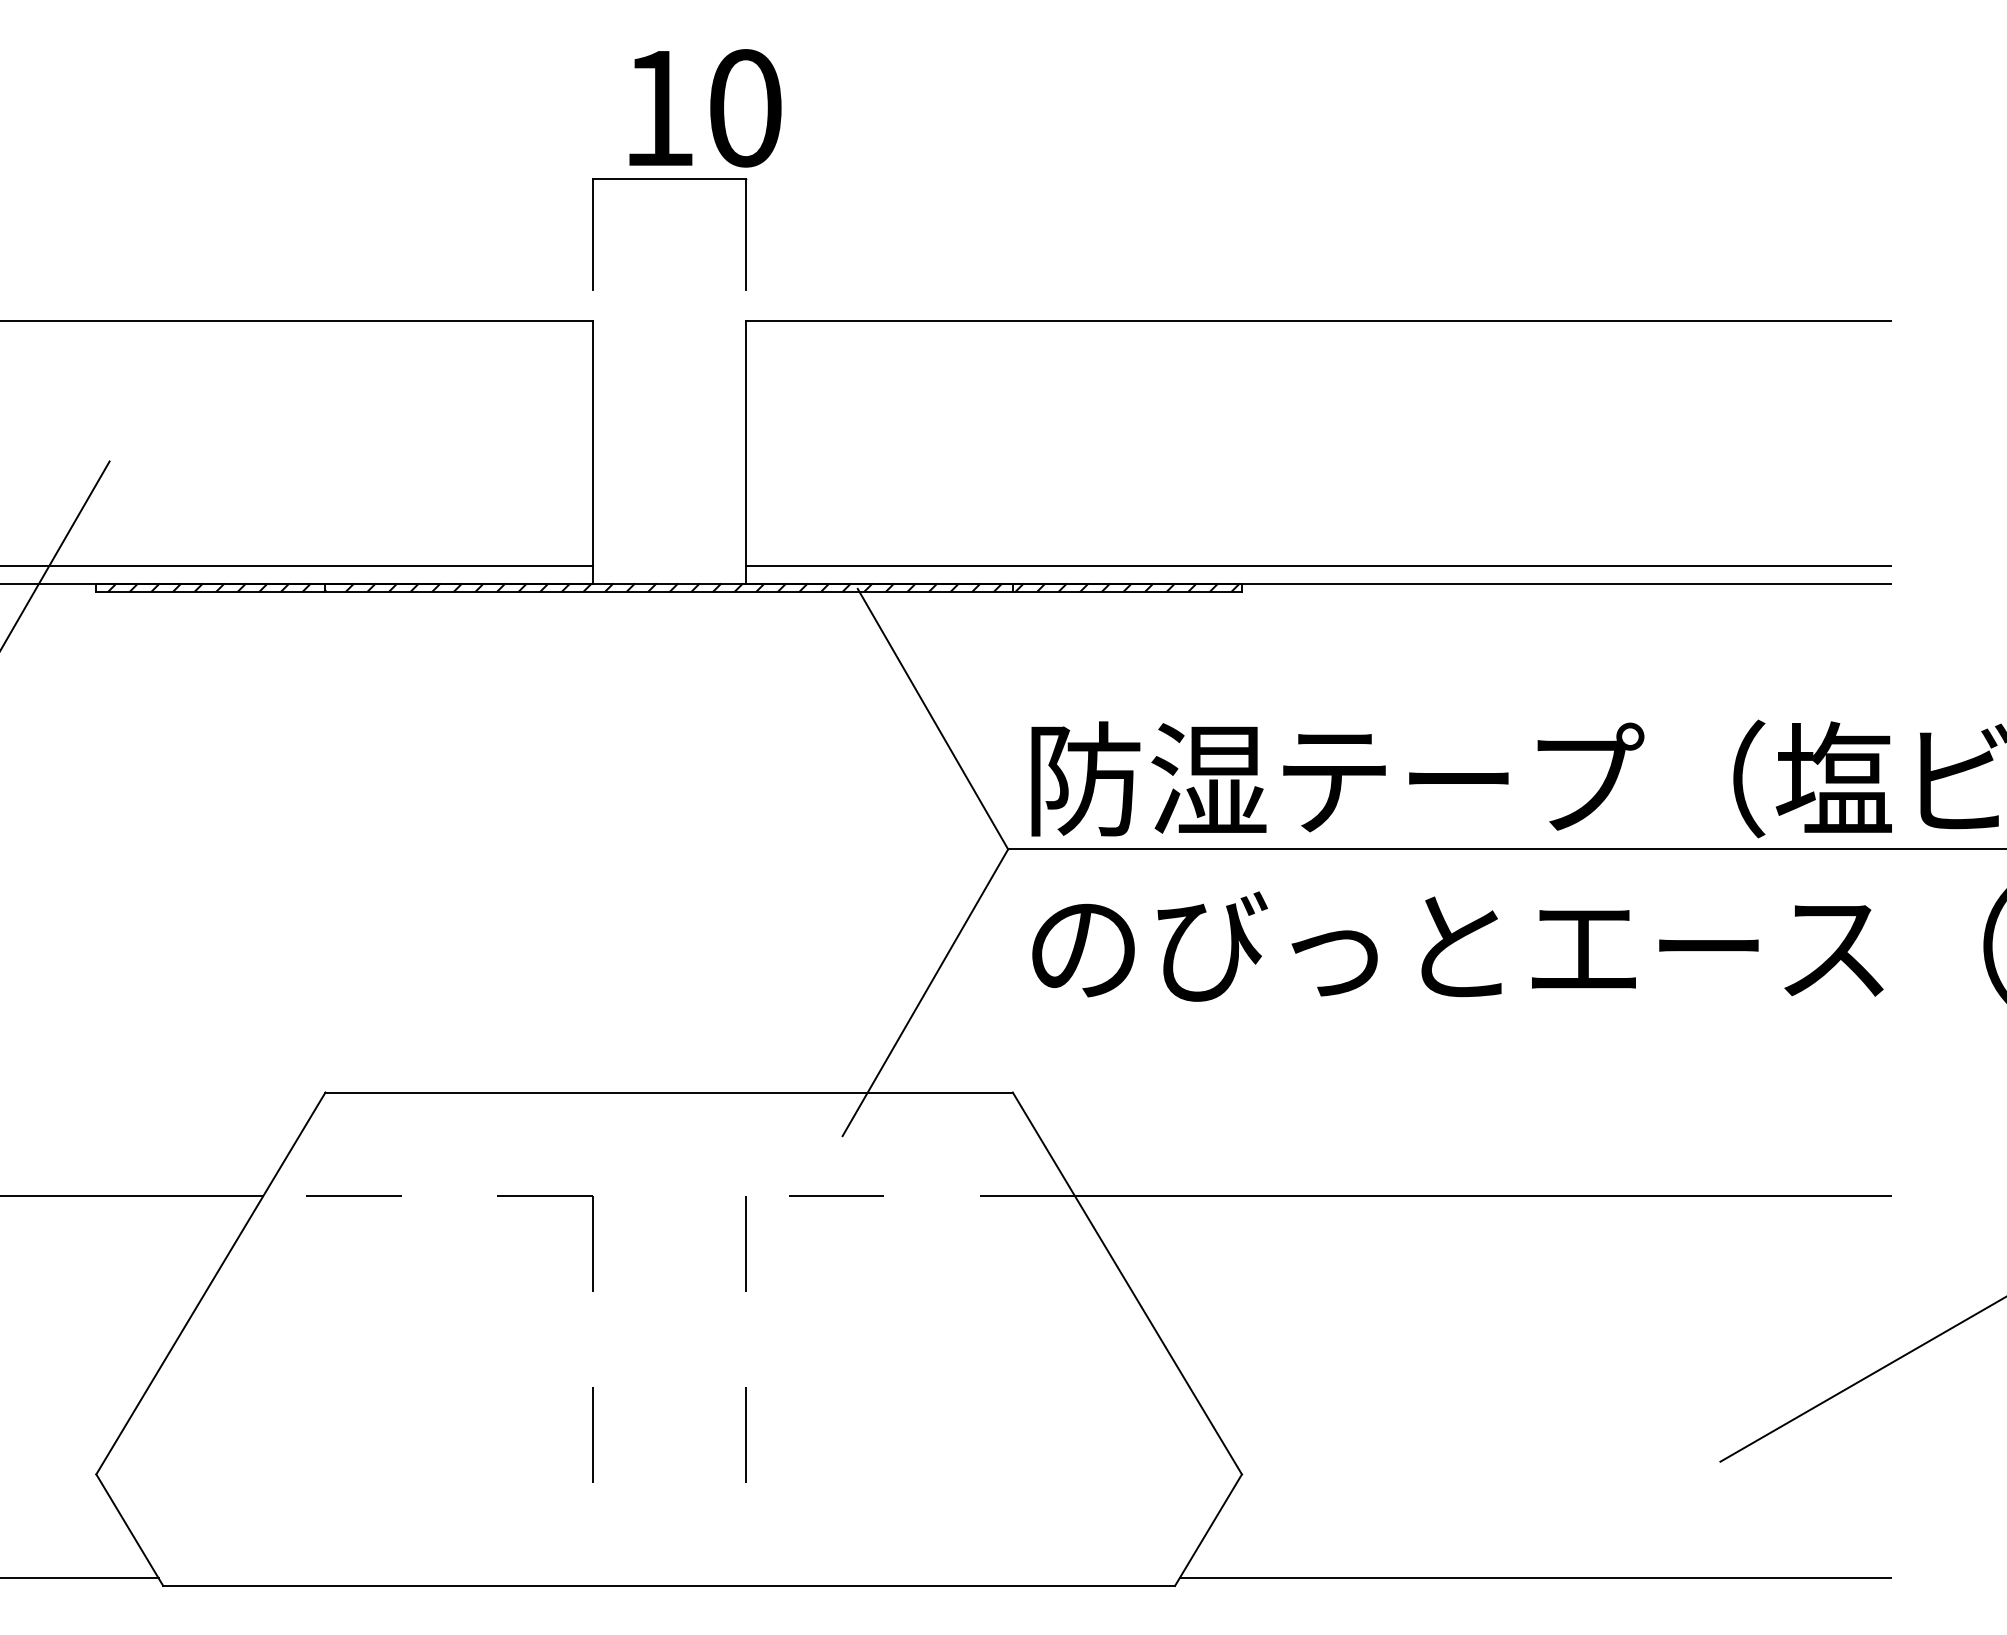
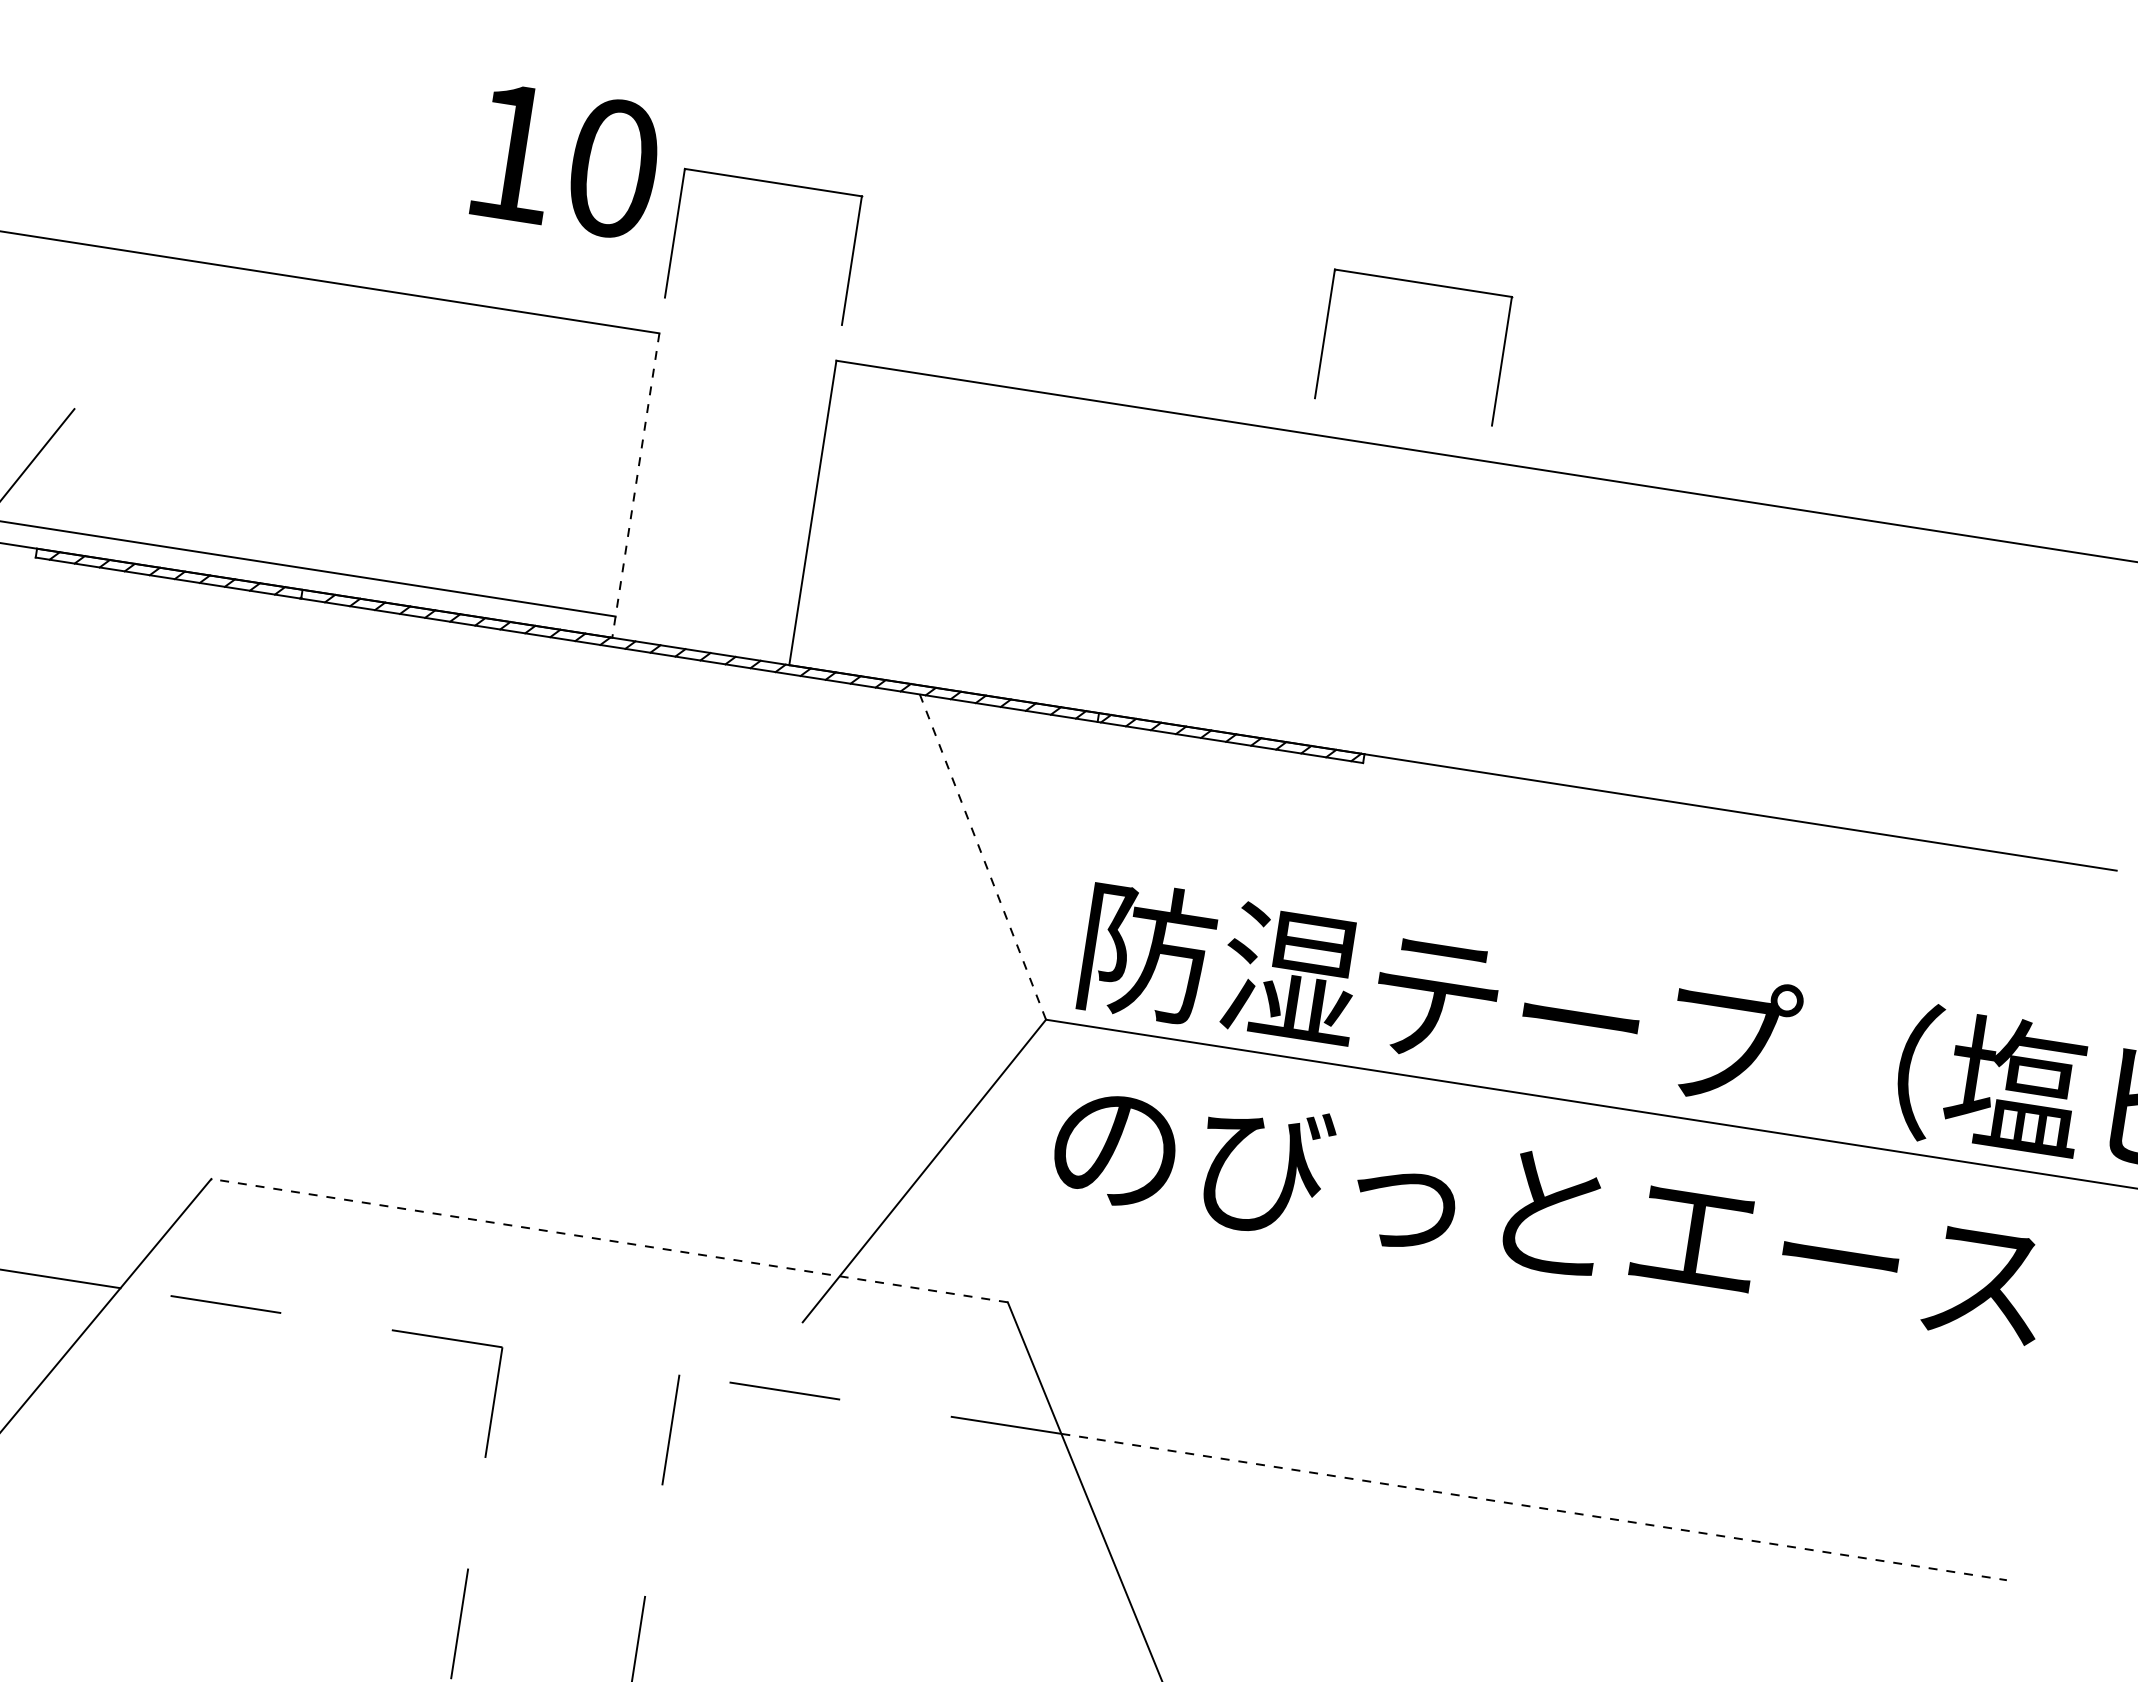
text: (705, 108) -> (567, 161), moved
part: (1230, 179) -> (1423, 283), added
line: (592, 453) -> (635, 486), solid -> dashed
line: (1318, 565) -> (1456, 746), removed
line: (932, 718) -> (981, 854), solid -> dashed
line: (669, 1092) -> (610, 1240), solid -> dashed
line: (1483, 1196) -> (1534, 1507), solid -> dashed

